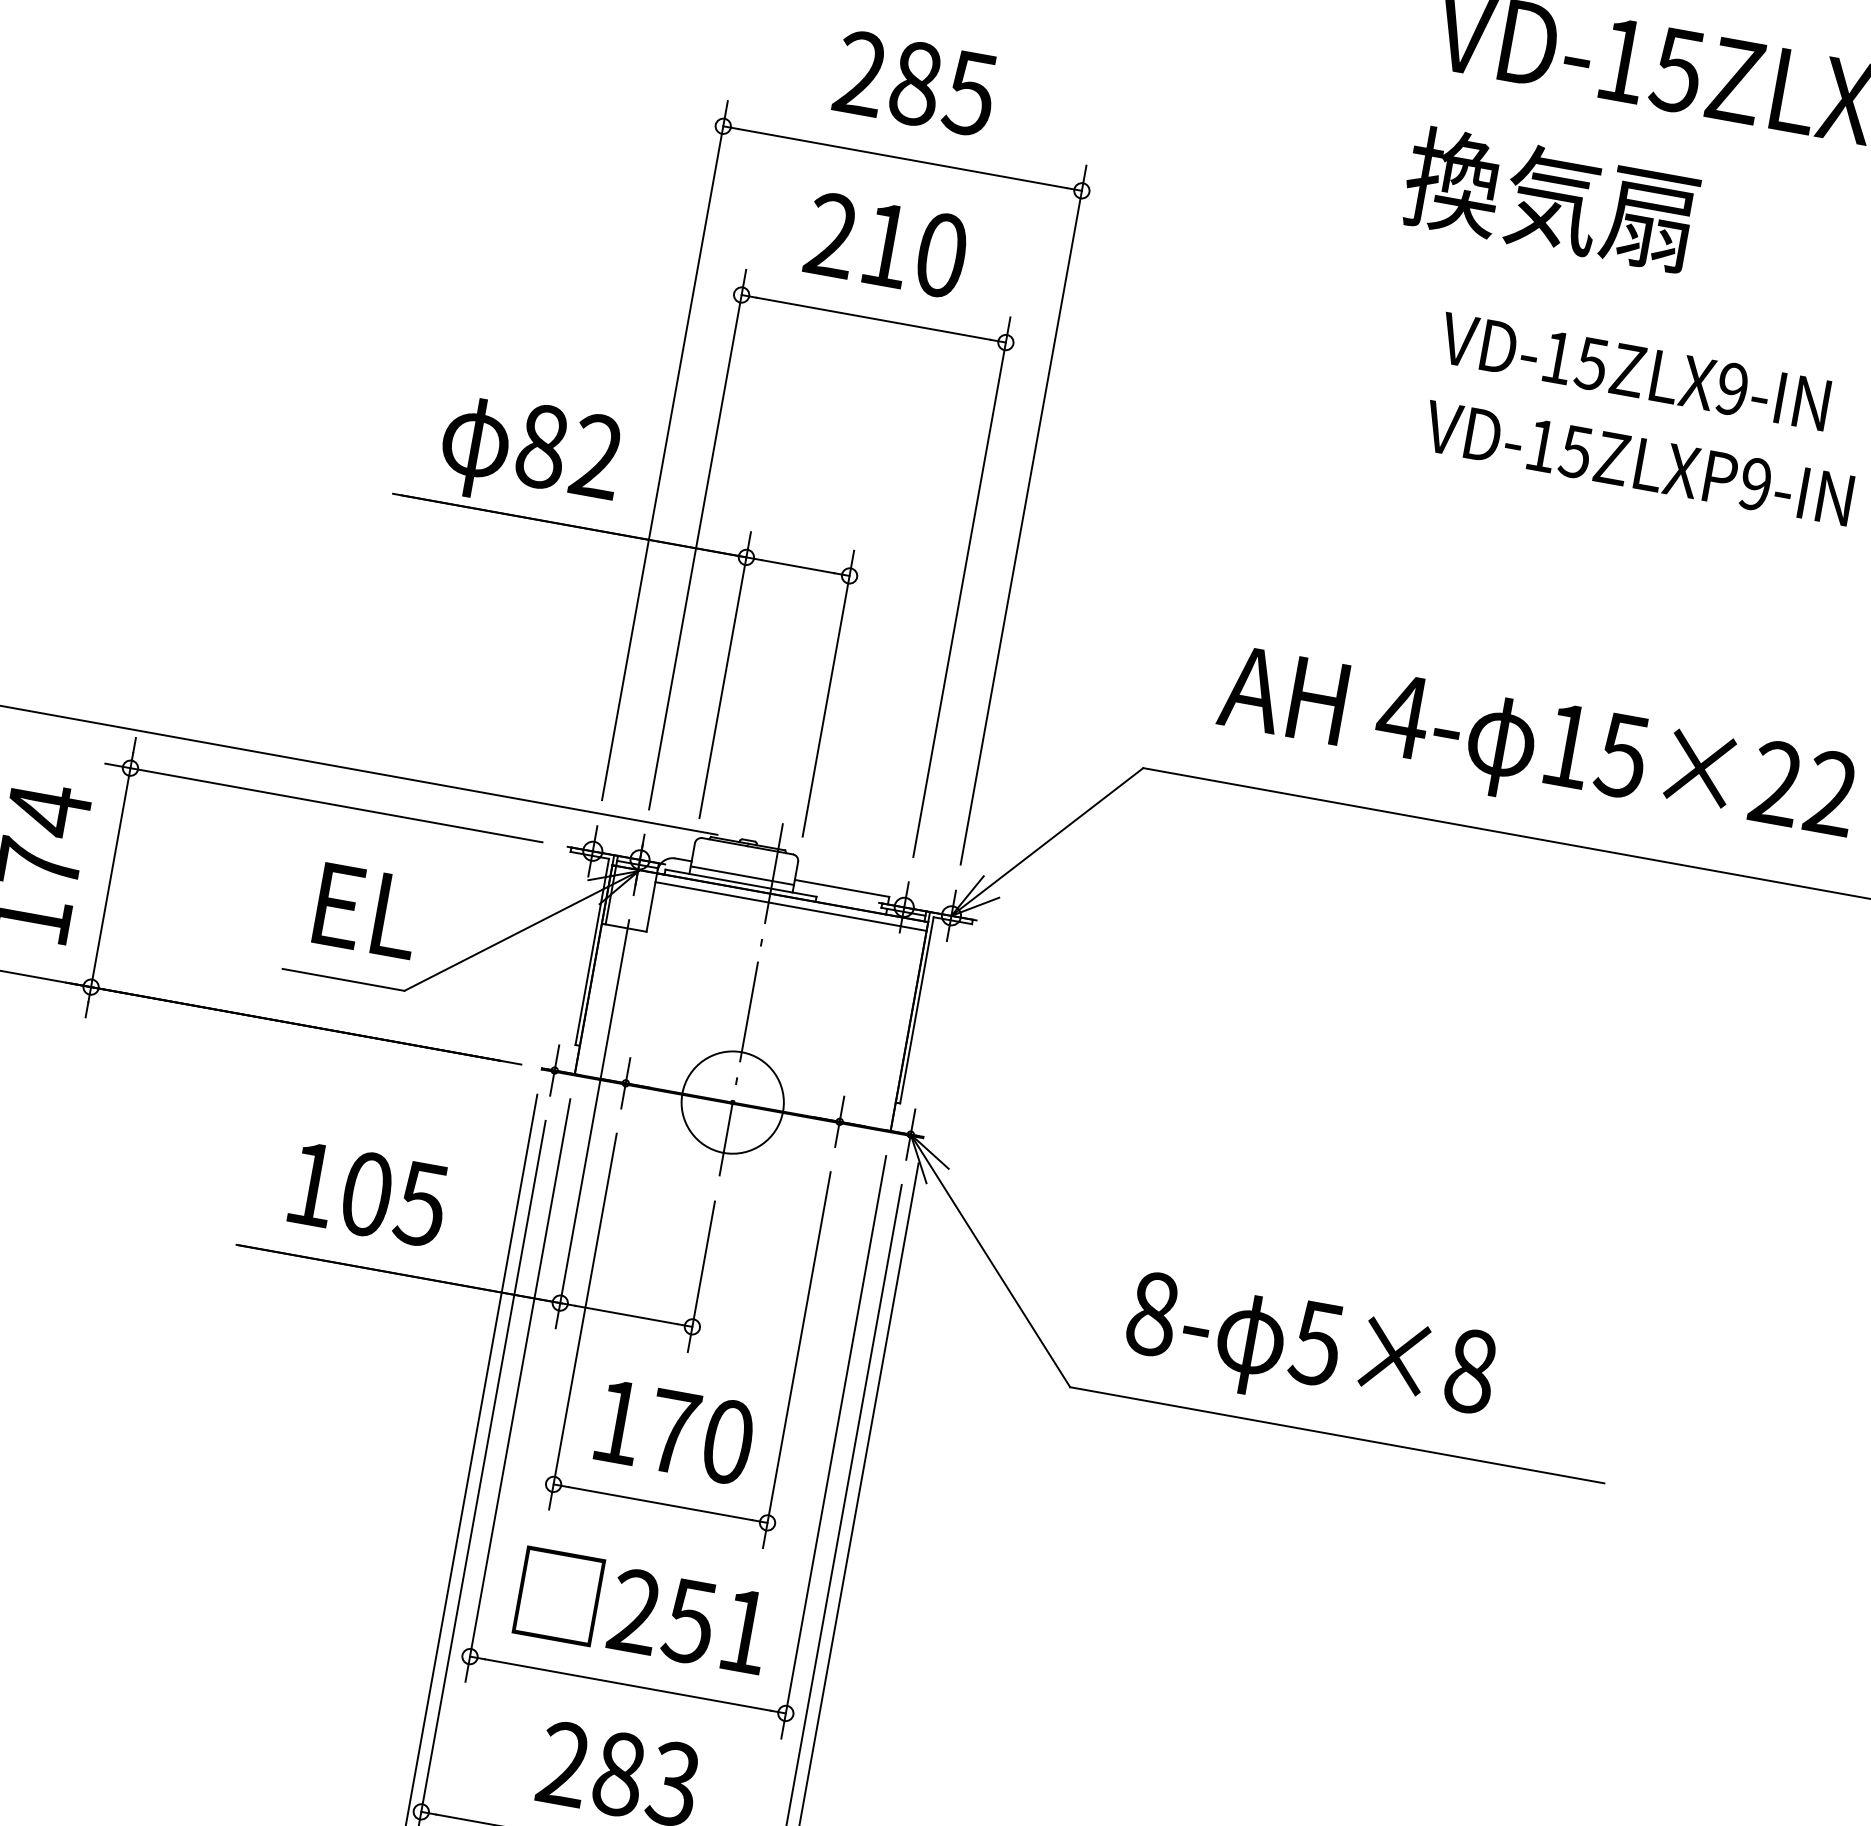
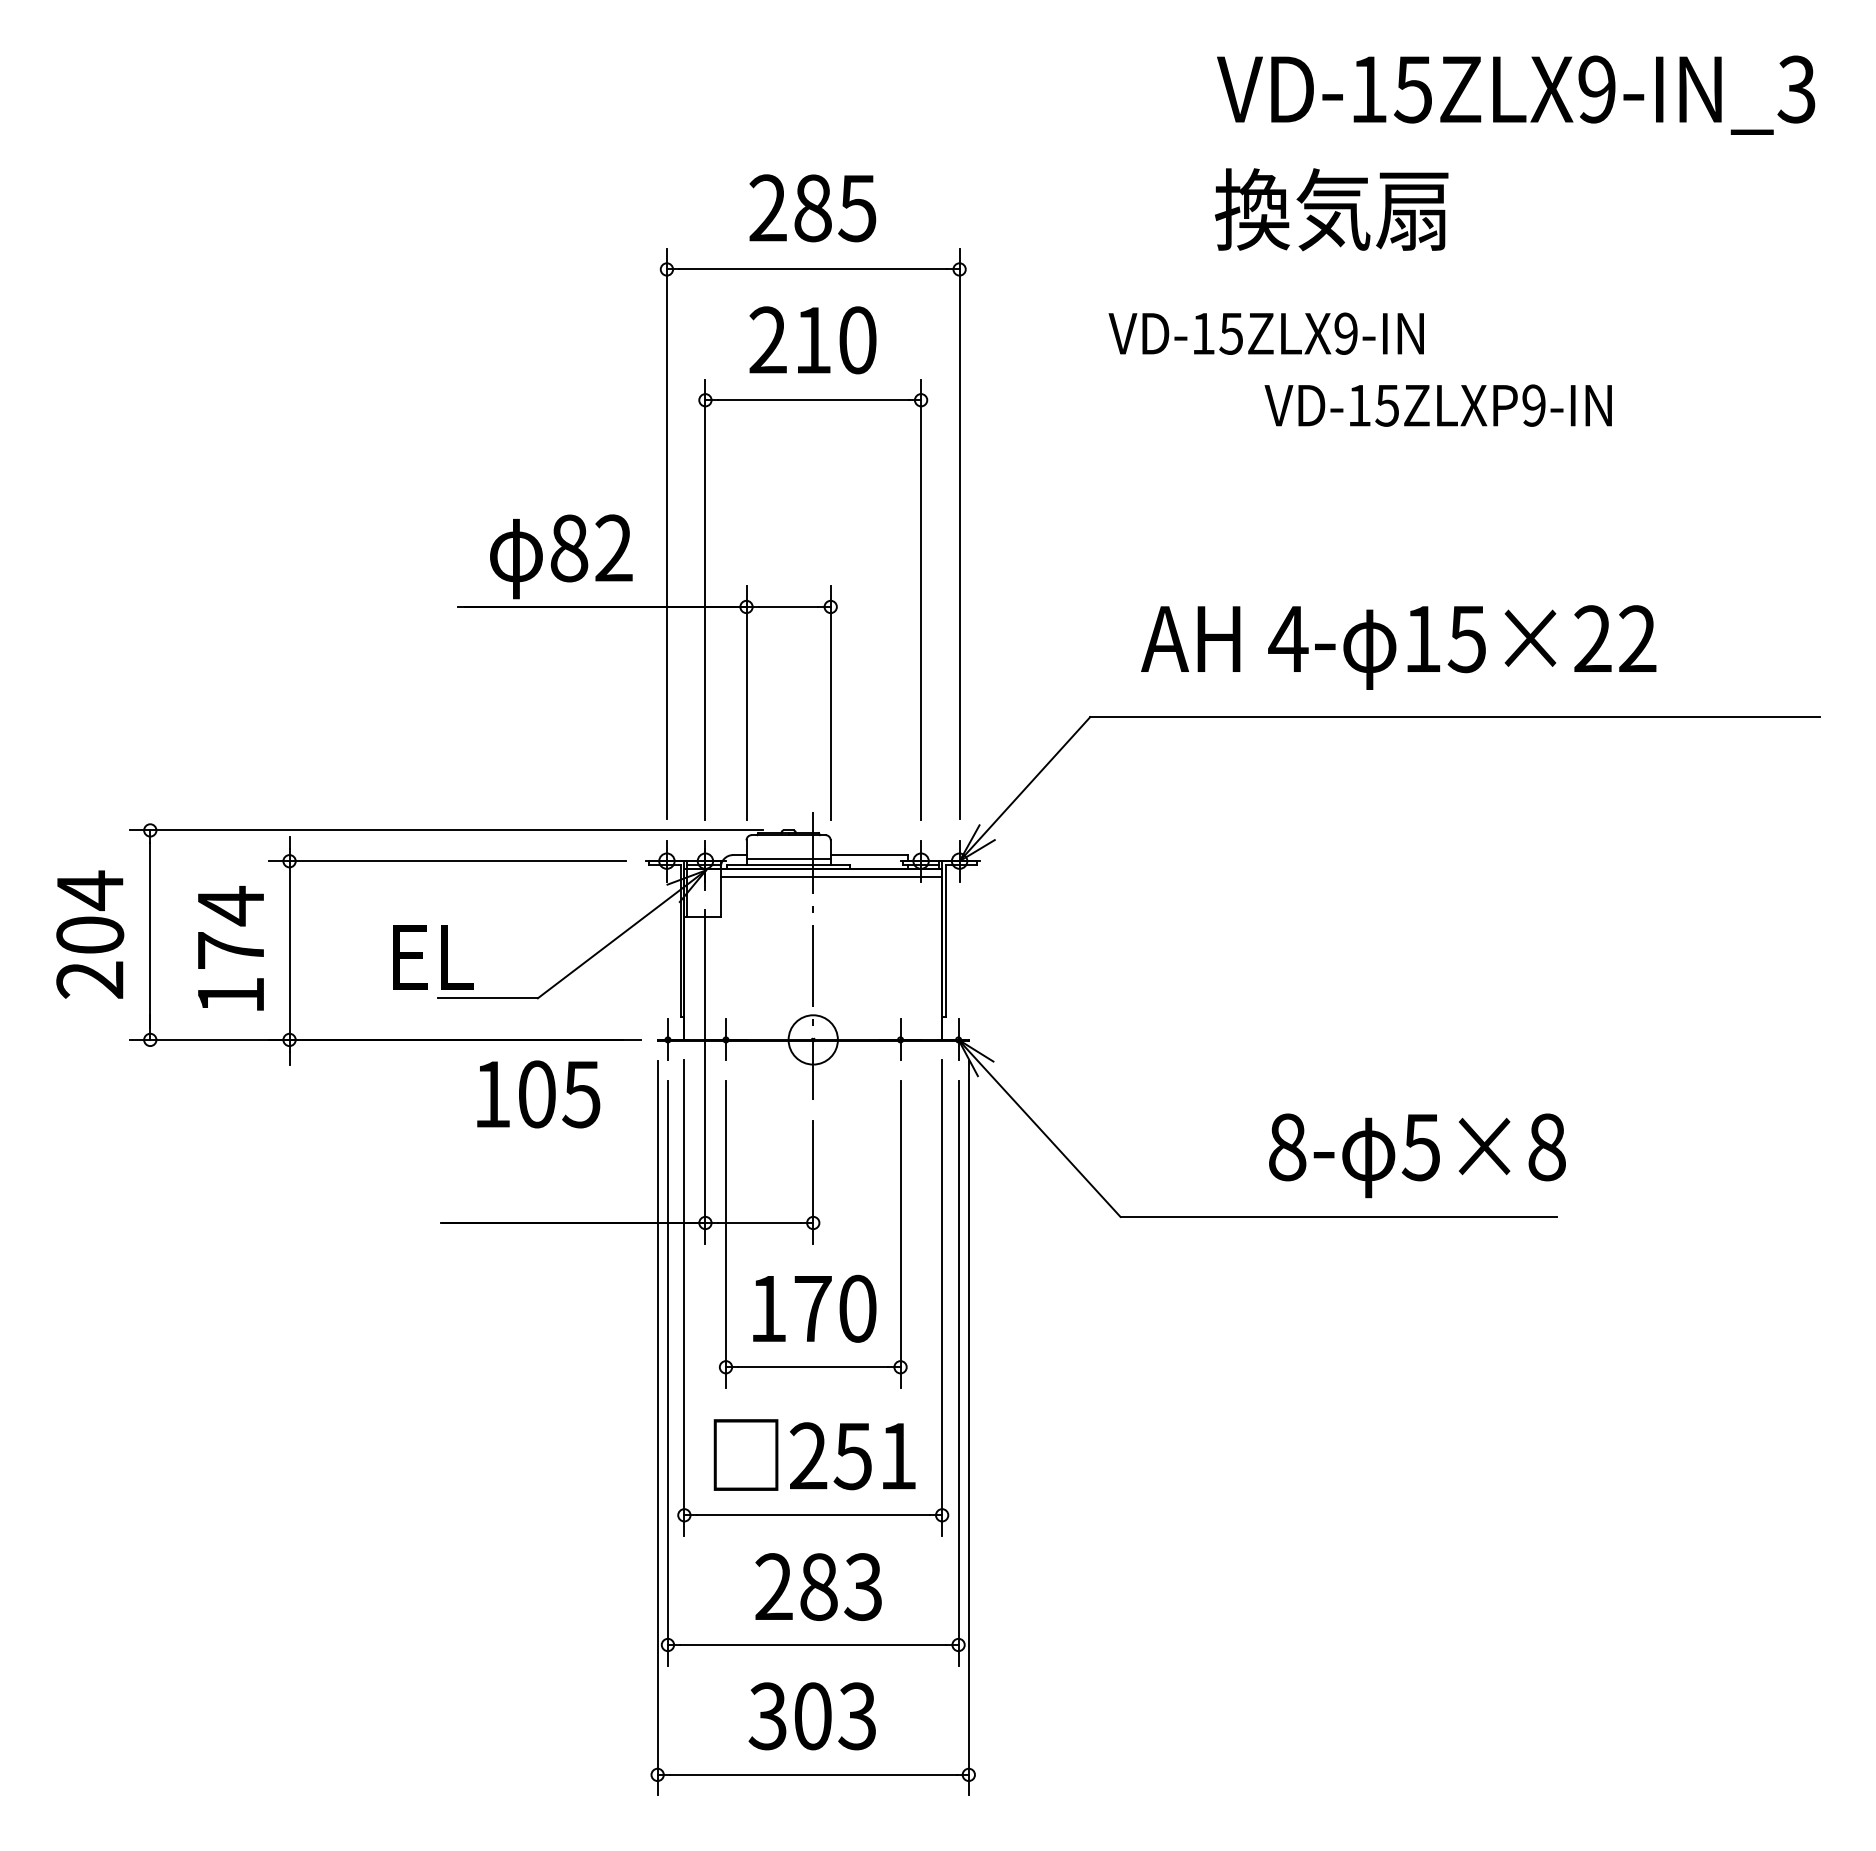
text: (1633, 371) -> (1265, 333), moved
text: (367, 911) -> (433, 957), moved
circle: (733, 1102) -> (813, 1039), size x0.6
text: (368, 1194) -> (538, 1094), moved
text: (1310, 1352) -> (1417, 1155), moved

